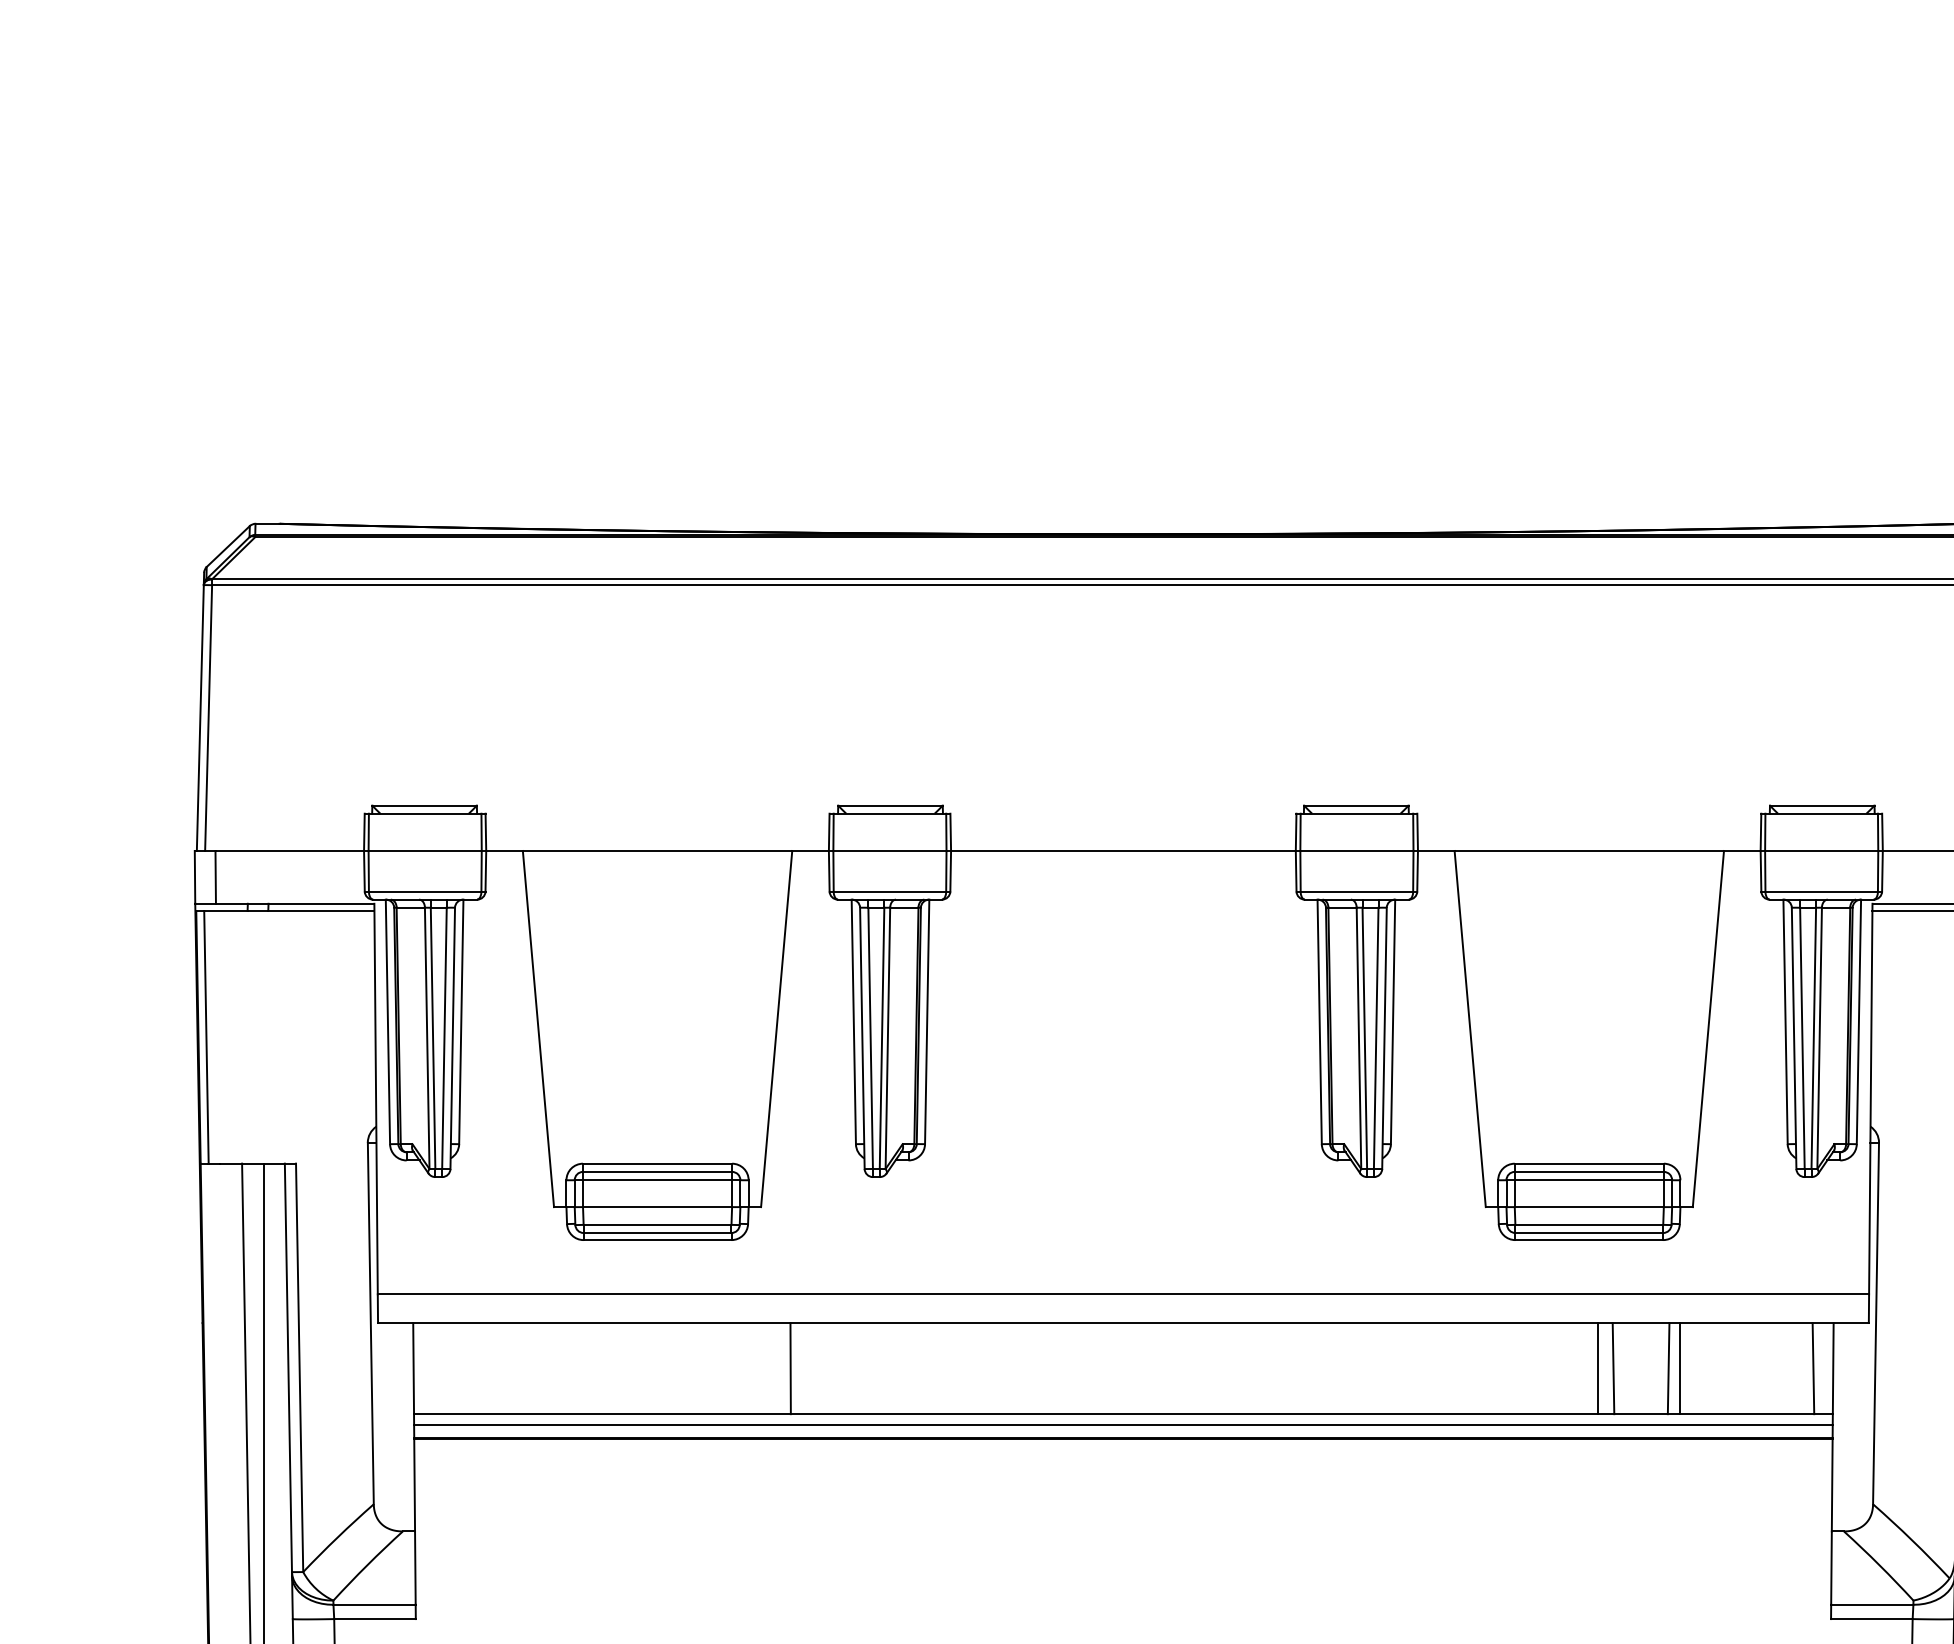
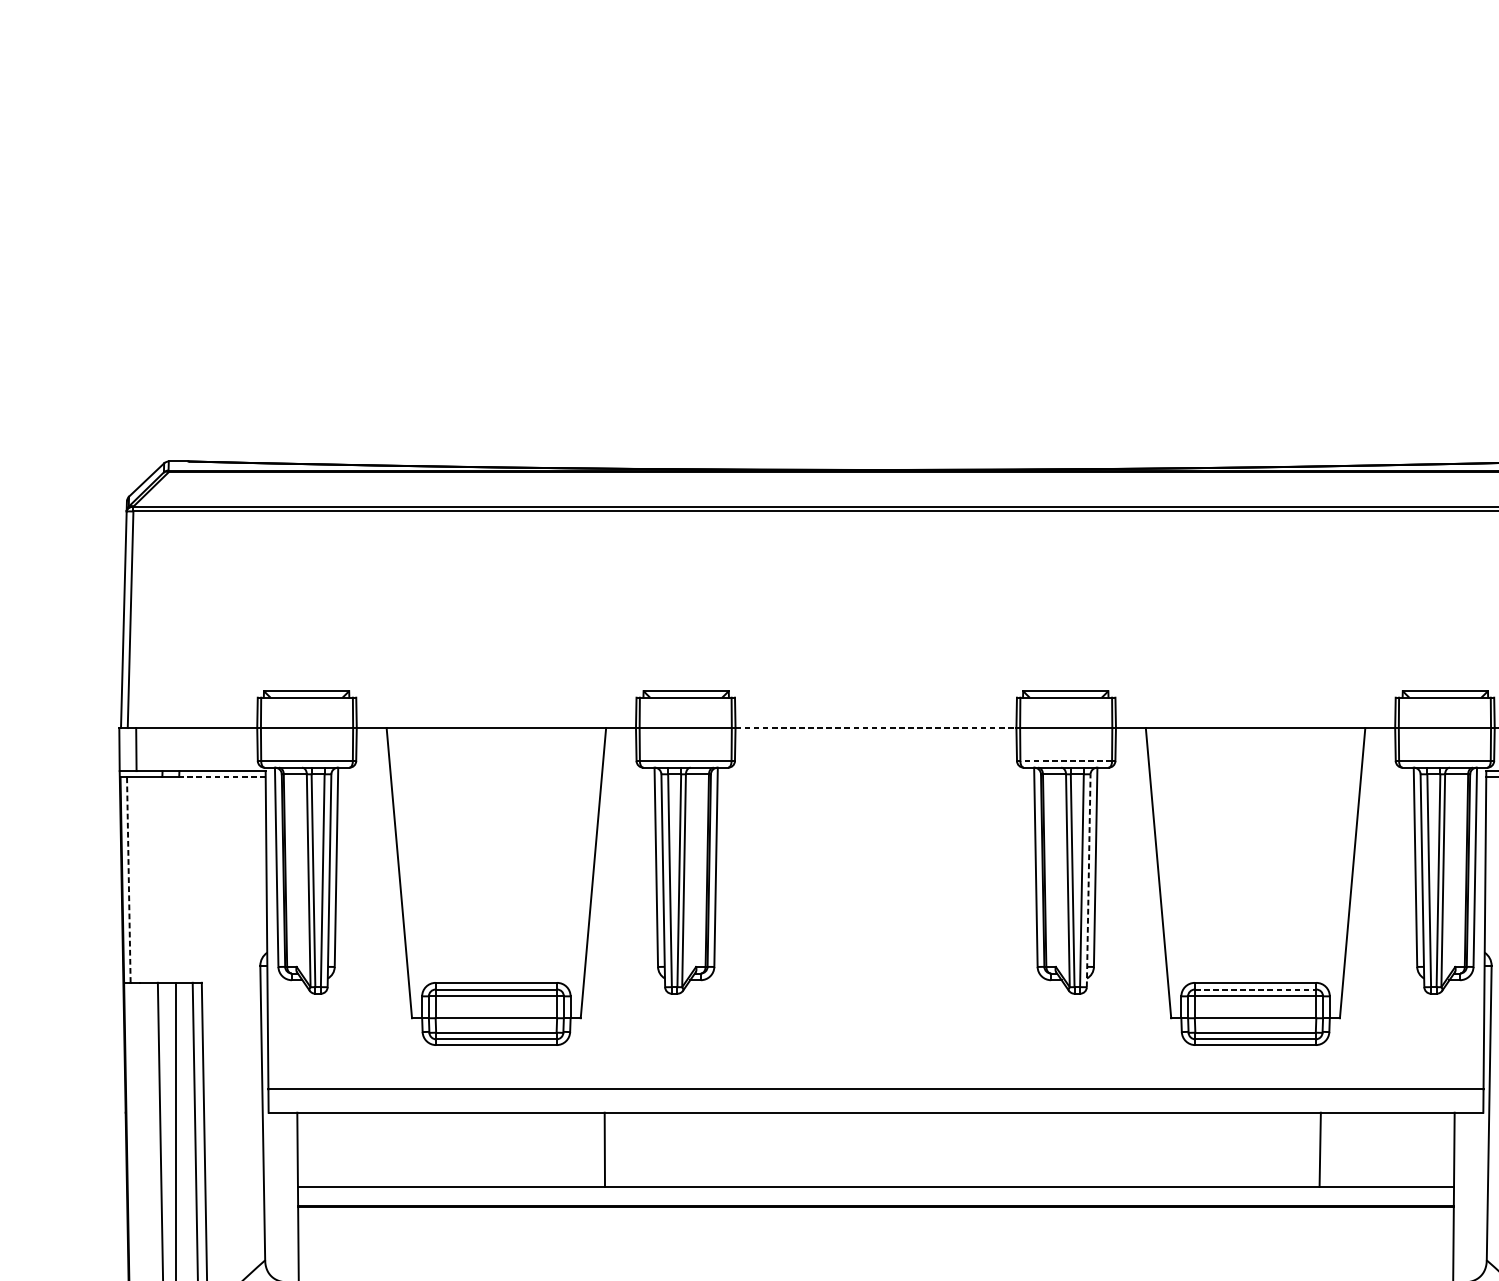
line: (1123, 850) -> (876, 727), solid -> dashed
line: (1356, 891) -> (1065, 761), solid -> dashed
line: (320, 911) -> (221, 777), solid -> dashed
line: (206, 1036) -> (128, 879), solid -> dashed
line: (1384, 1038) -> (1088, 880), solid -> dashed
line: (1589, 1171) -> (1255, 989), solid -> dashed
line: (1597, 1368) -> (1262, 1149), removed
line: (1613, 1368) -> (1275, 1149), removed
line: (1680, 1368) -> (1329, 1149), removed
line: (1813, 1368) -> (1438, 1149), removed
line: (1123, 1425) -> (876, 1196), removed

